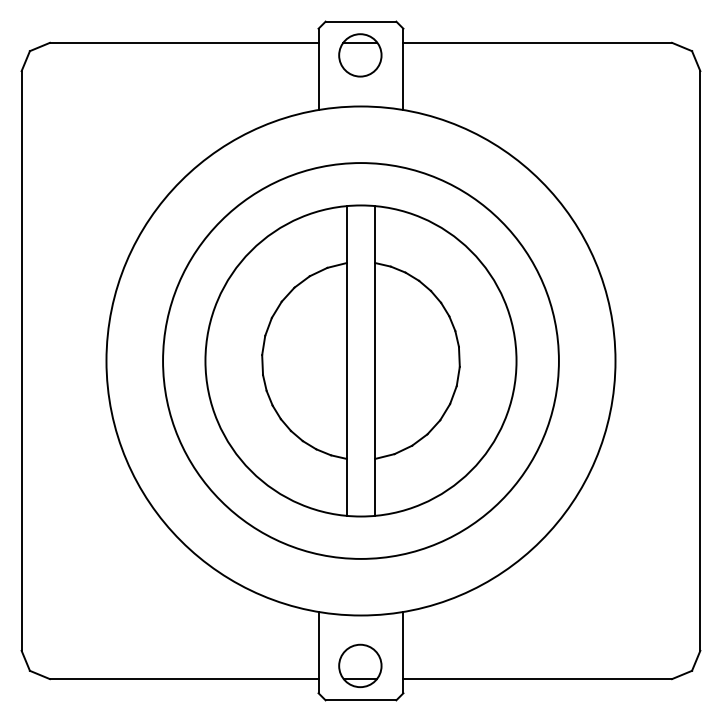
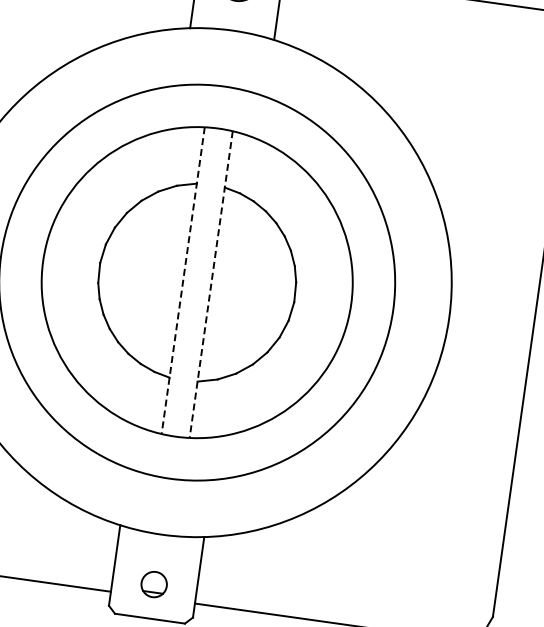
line: (346, 360) -> (182, 280), solid -> dashed
line: (375, 360) -> (211, 284), solid -> dashed
part: (360, 665) -> (154, 584), size x0.6

